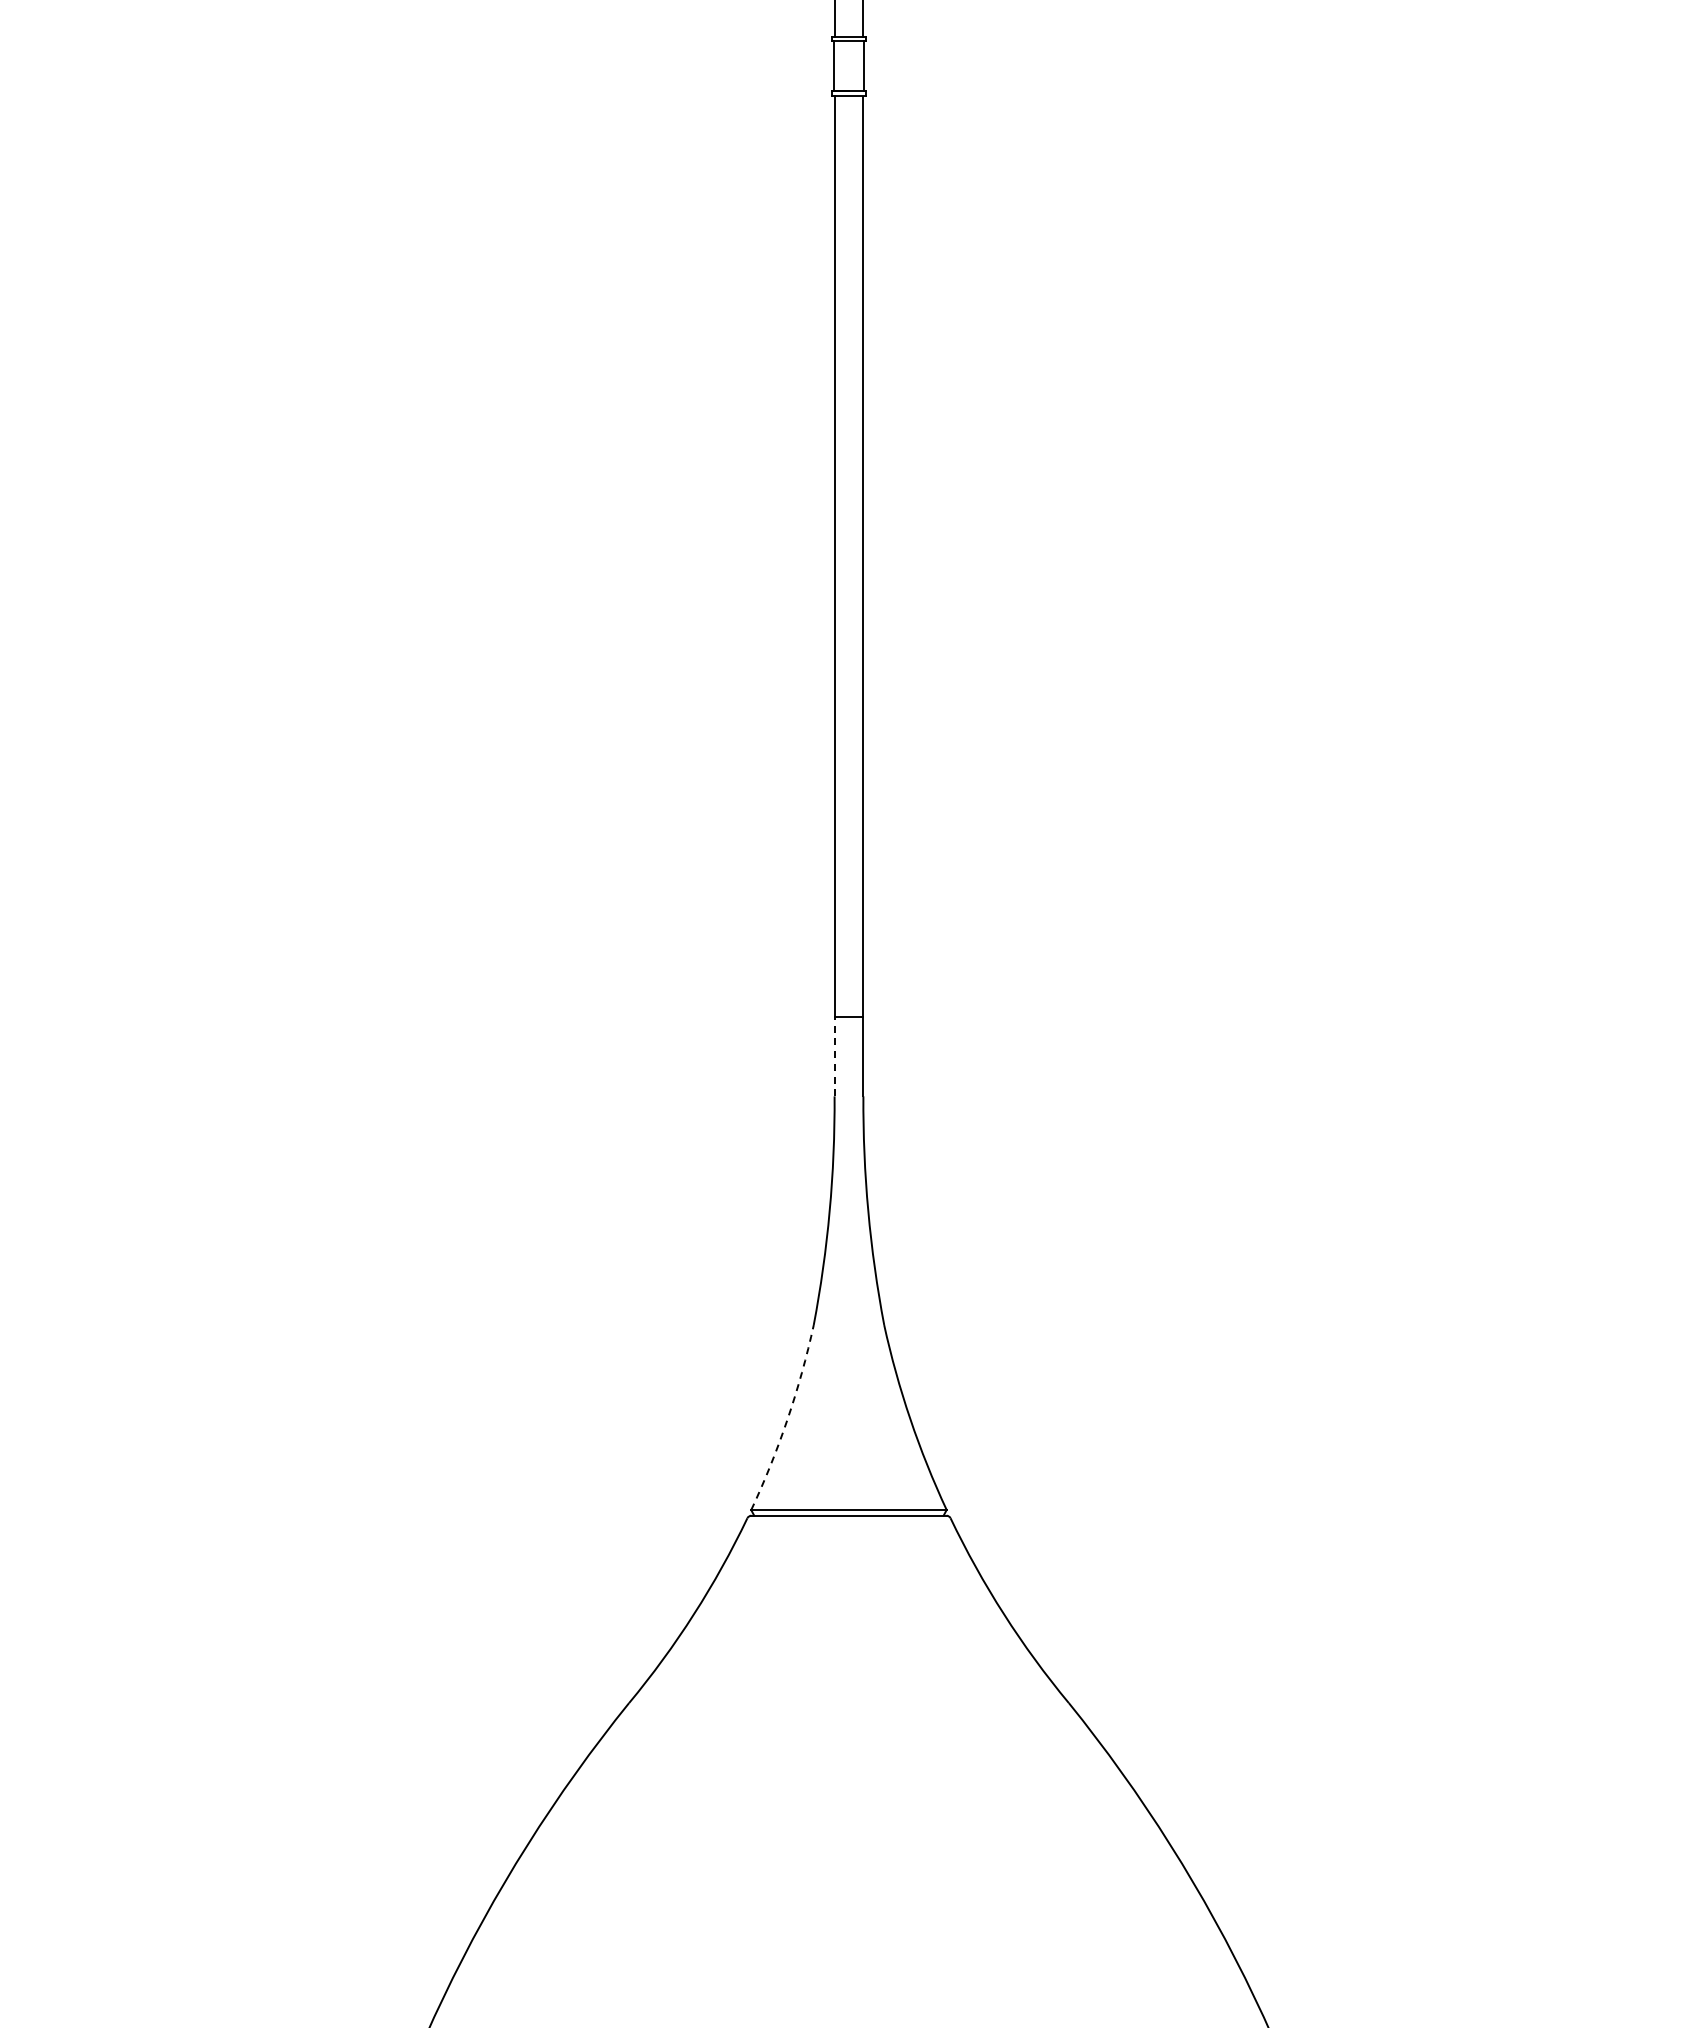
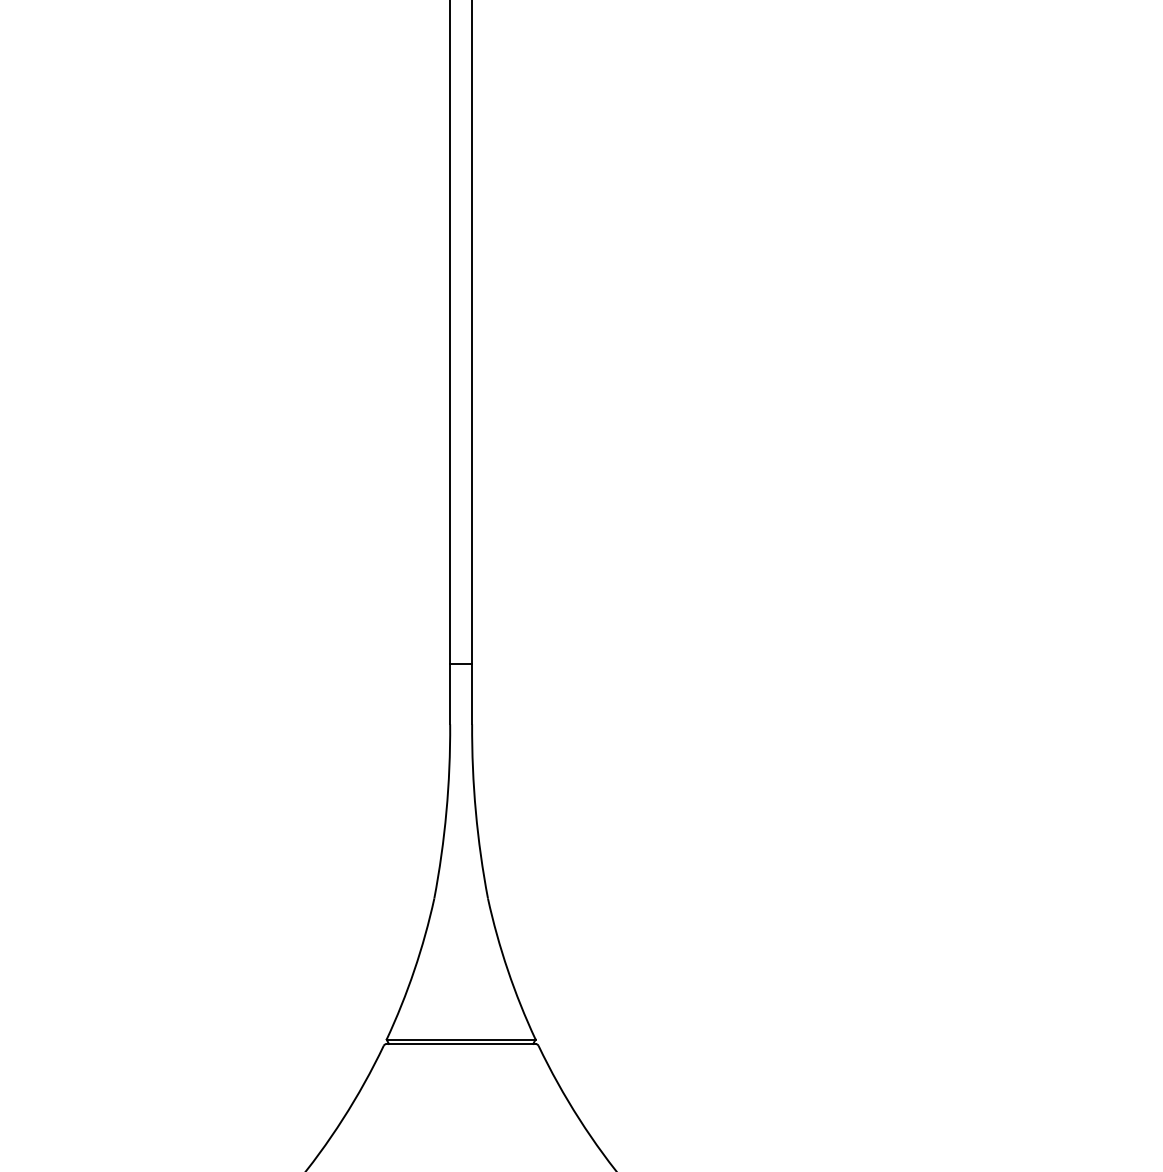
line: (834, 1056) -> (450, 693), dashed -> solid
arc: (787, 1419) -> (414, 970), dashed -> solid

